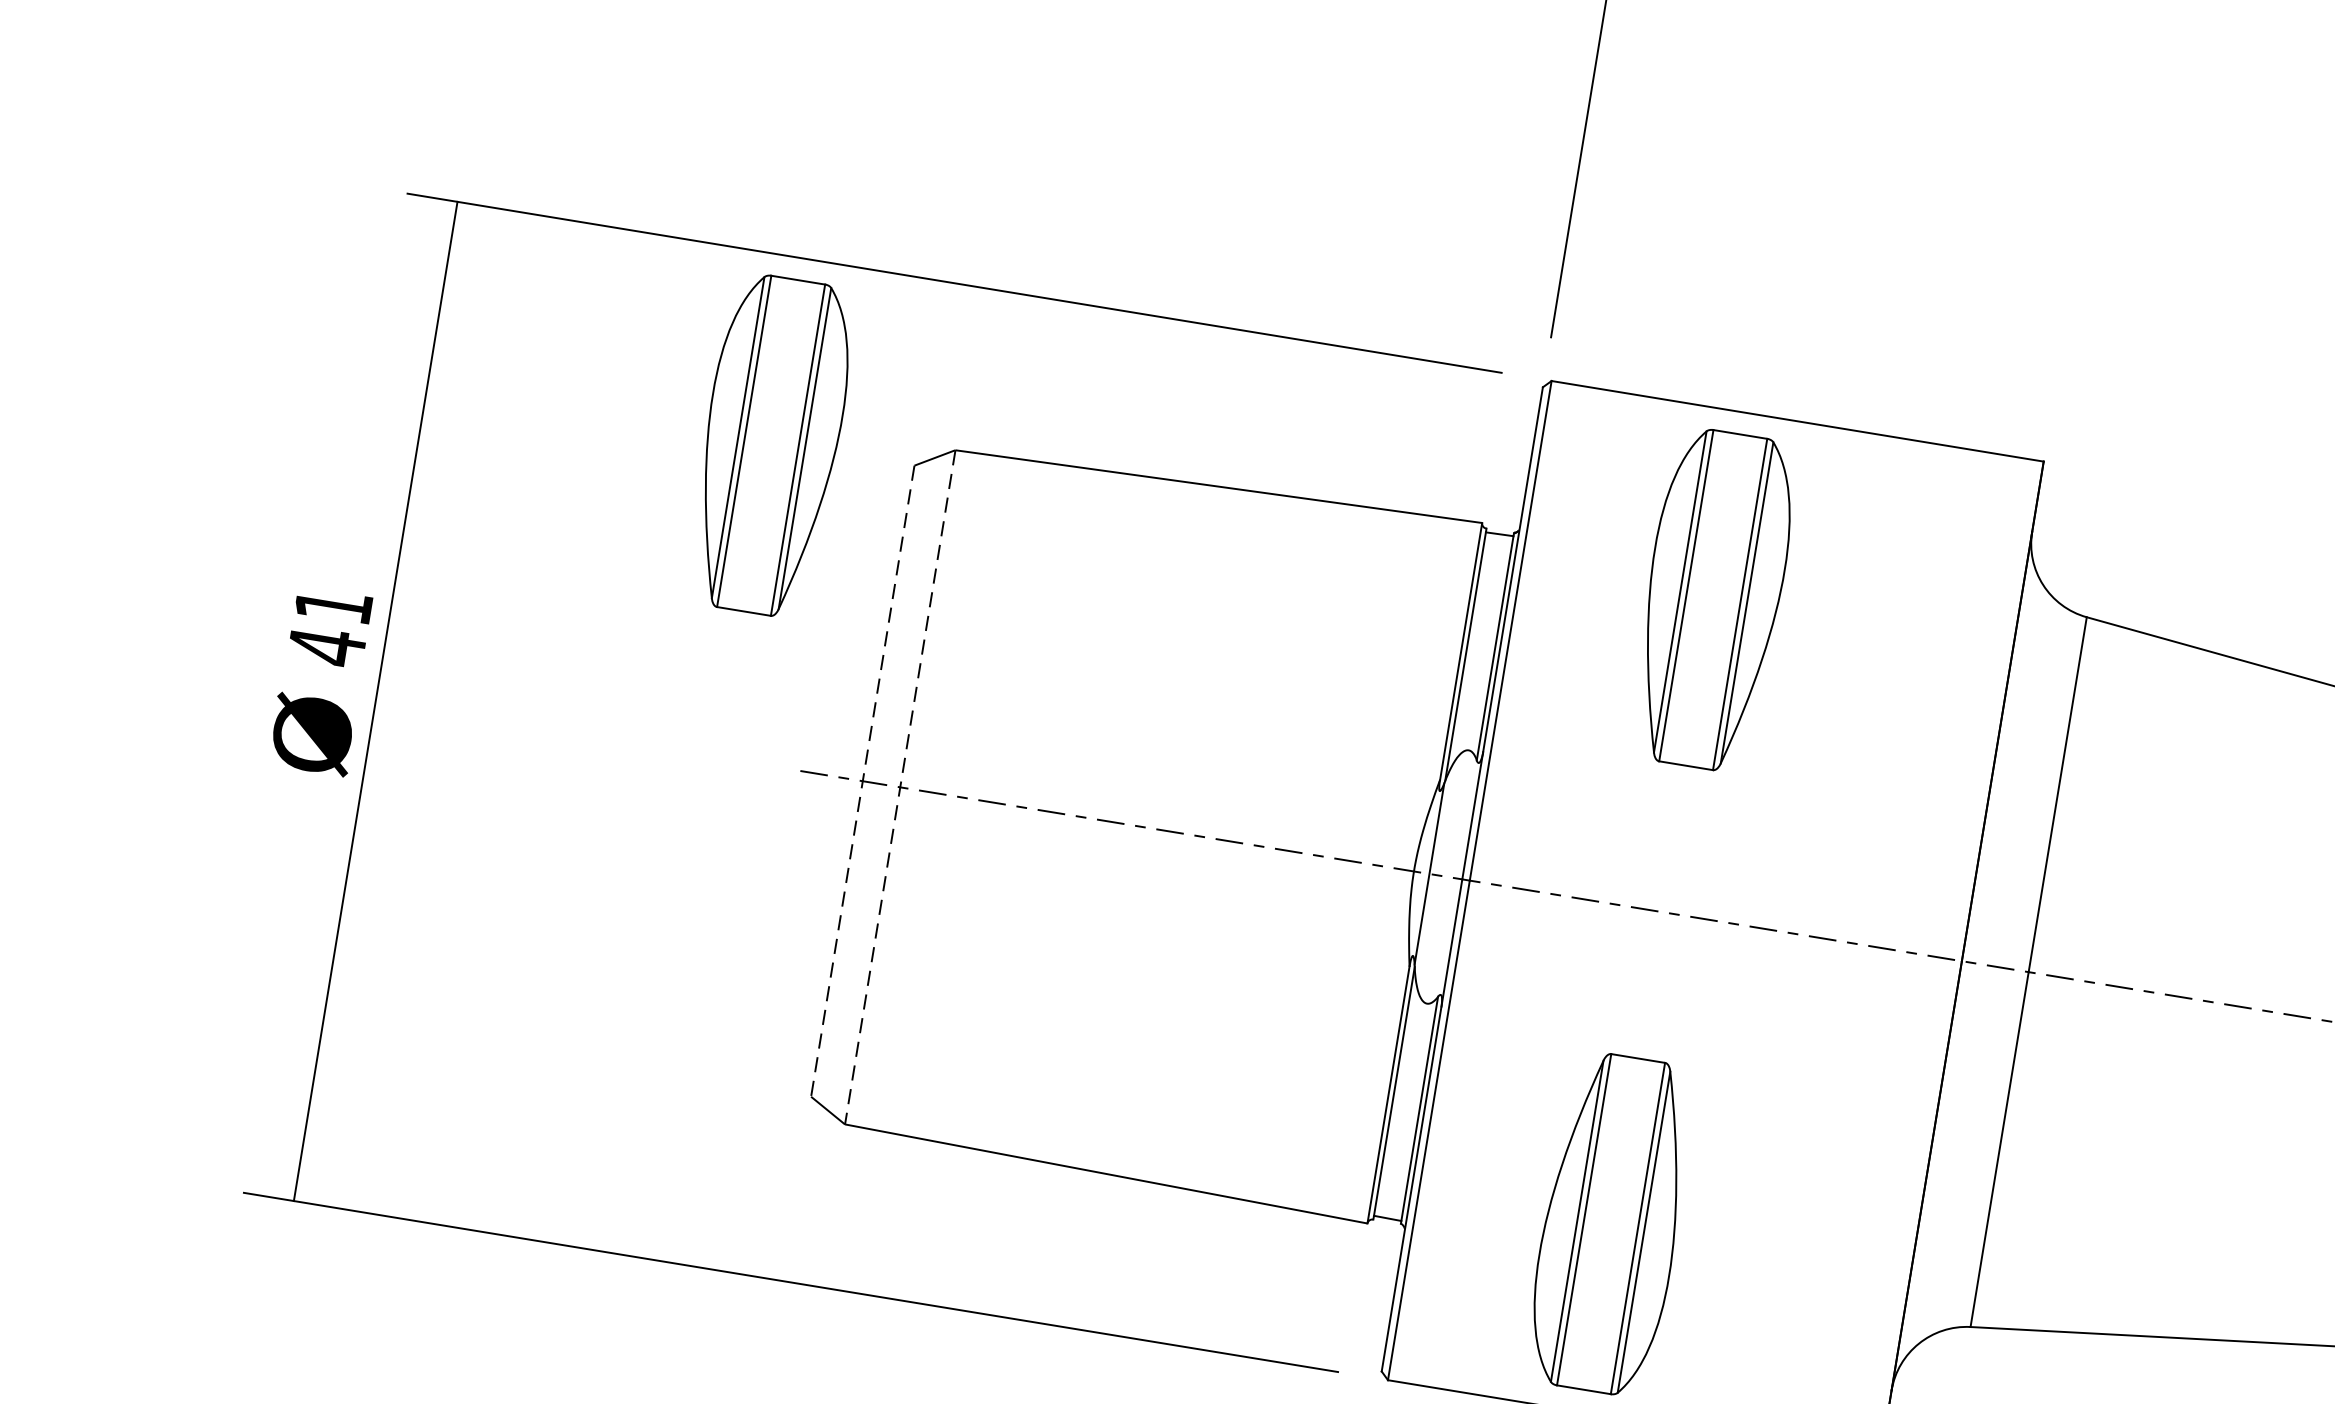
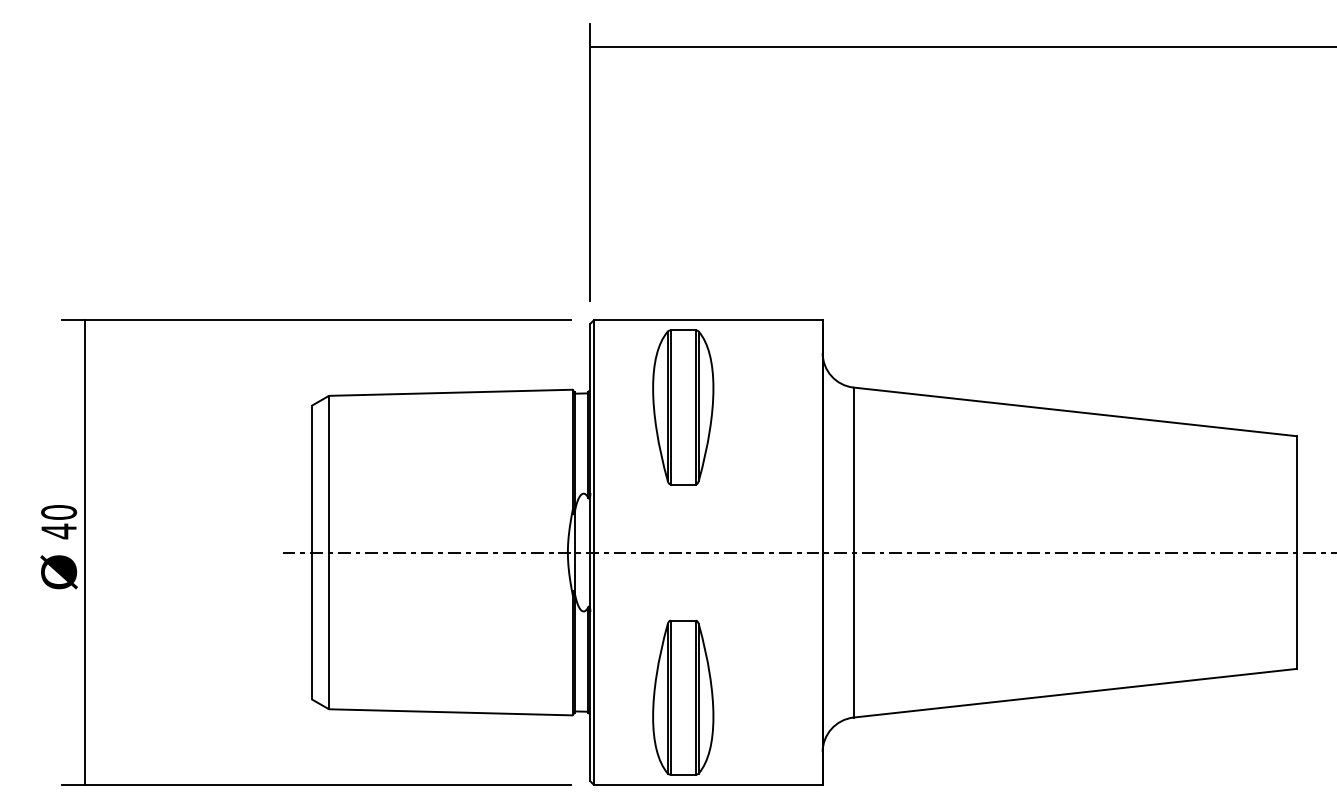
part: (771, 445) -> (245, 407), removed
text: (334, 606) -> (59, 512), 41 -> 40
line: (862, 781) -> (311, 552), dashed -> solid
line: (901, 787) -> (329, 552), dashed -> solid

